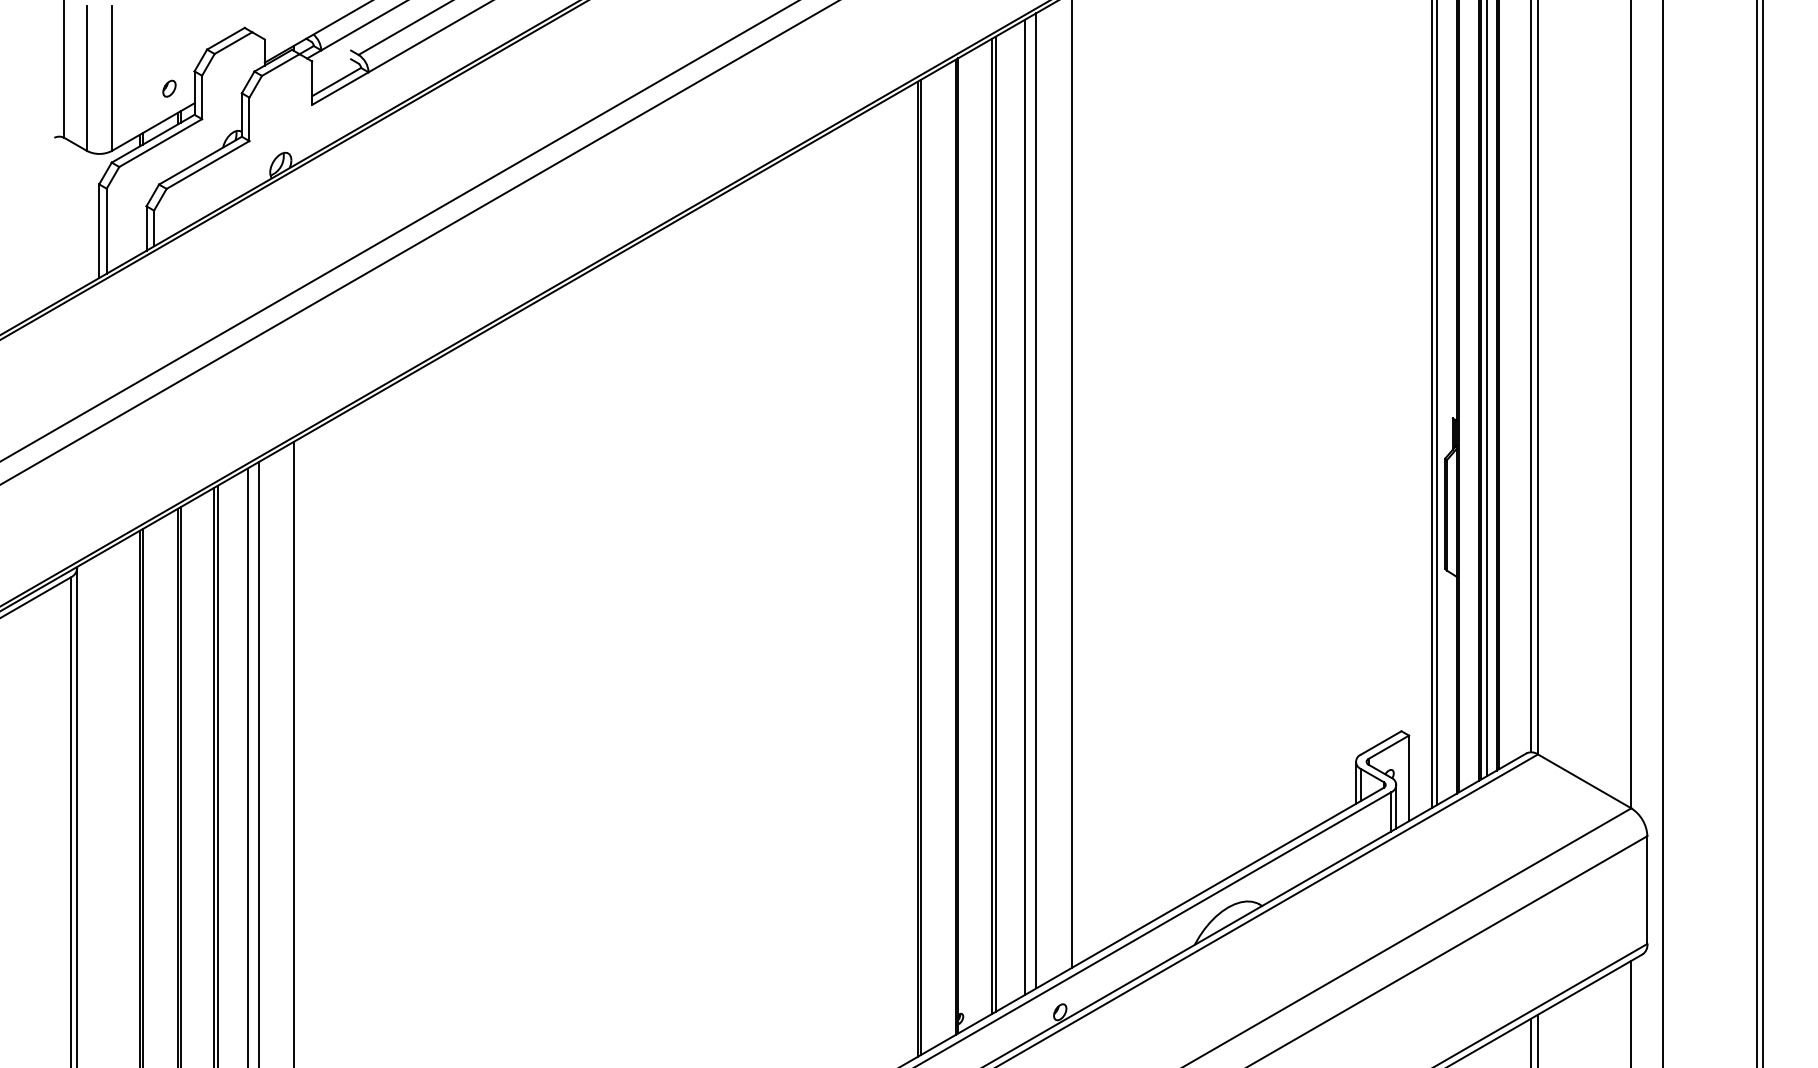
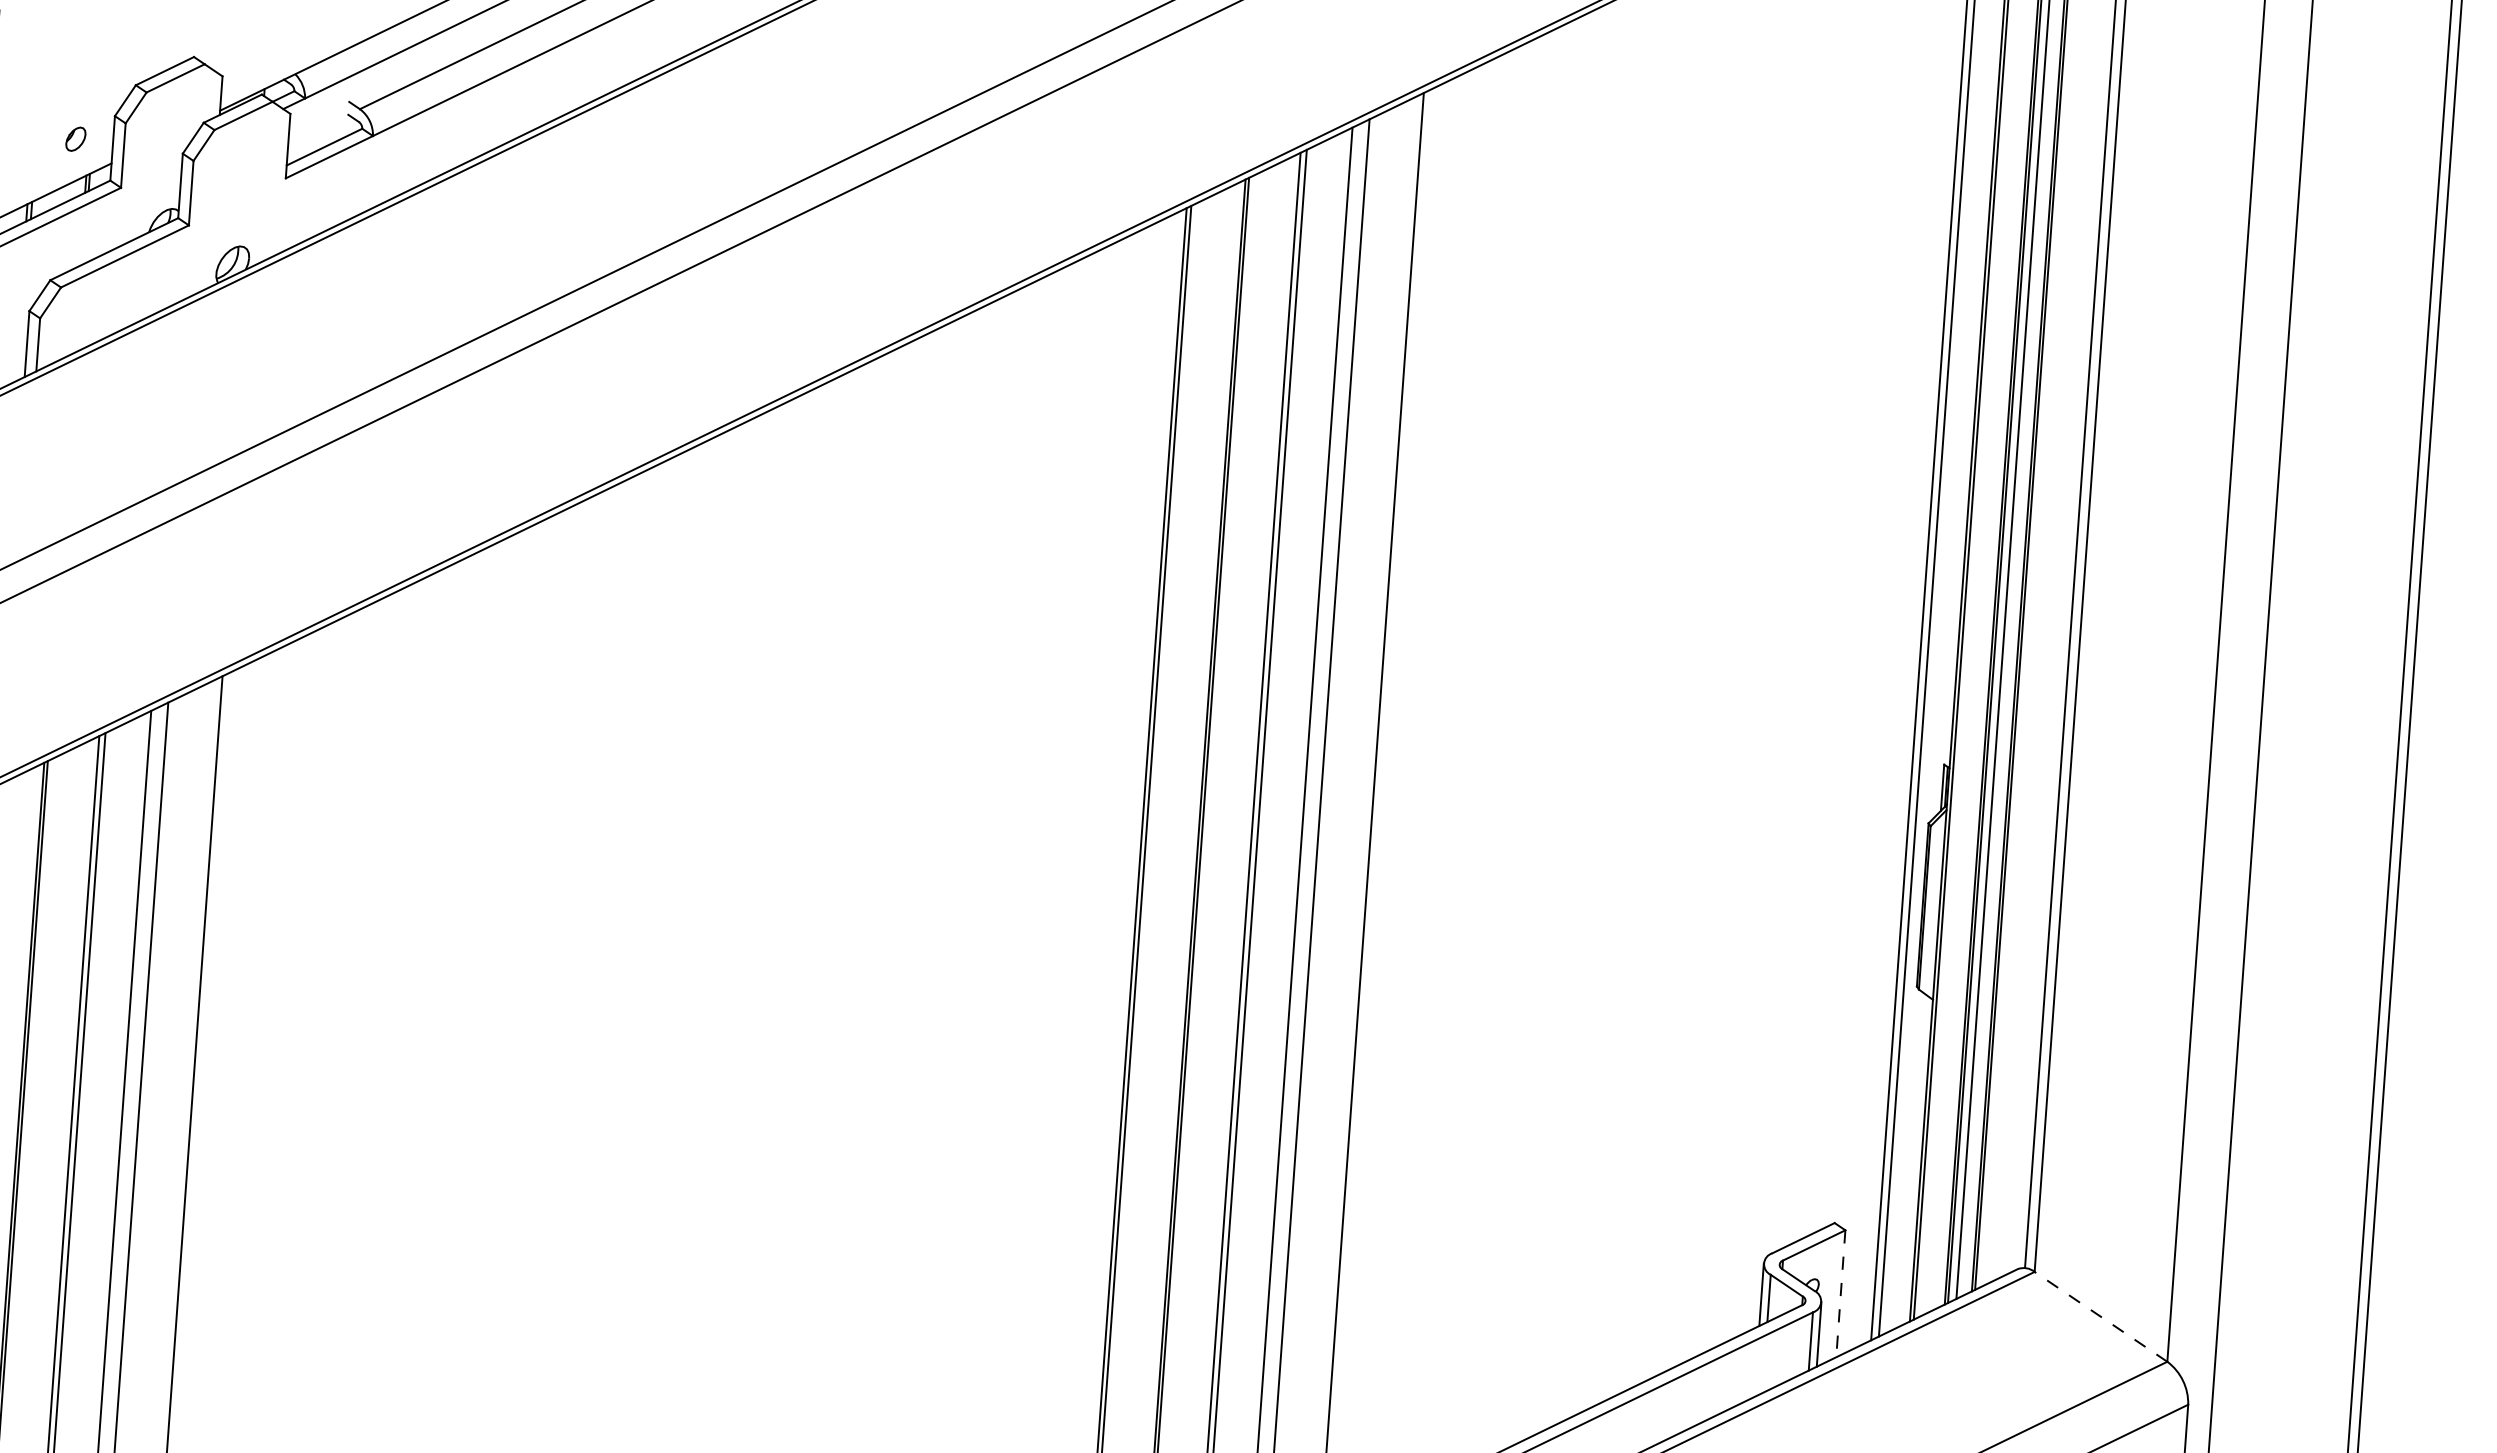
line: (1409, 778) -> (1841, 1293), solid -> dashed
line: (1584, 781) -> (2100, 1317), solid -> dashed

